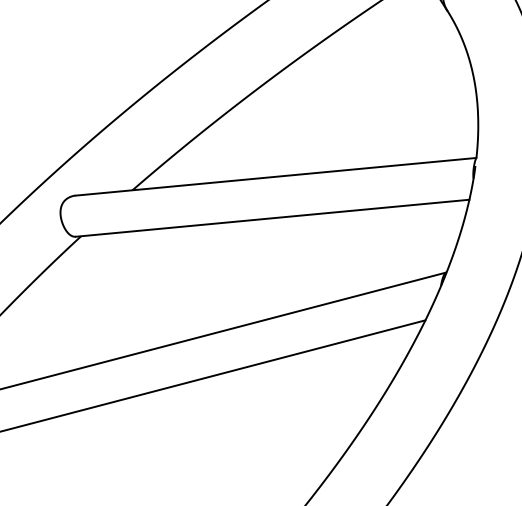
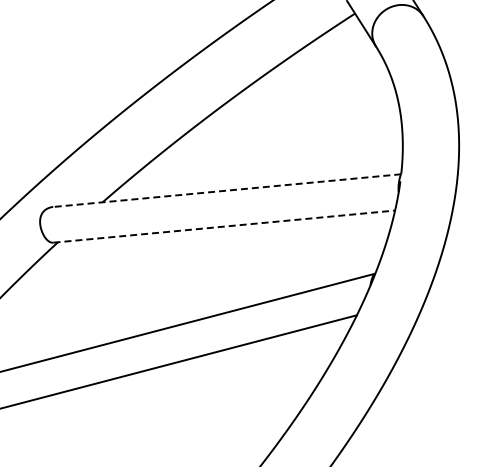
line: (276, 176) -> (227, 190), solid -> dashed
line: (272, 218) -> (224, 226), solid -> dashed

